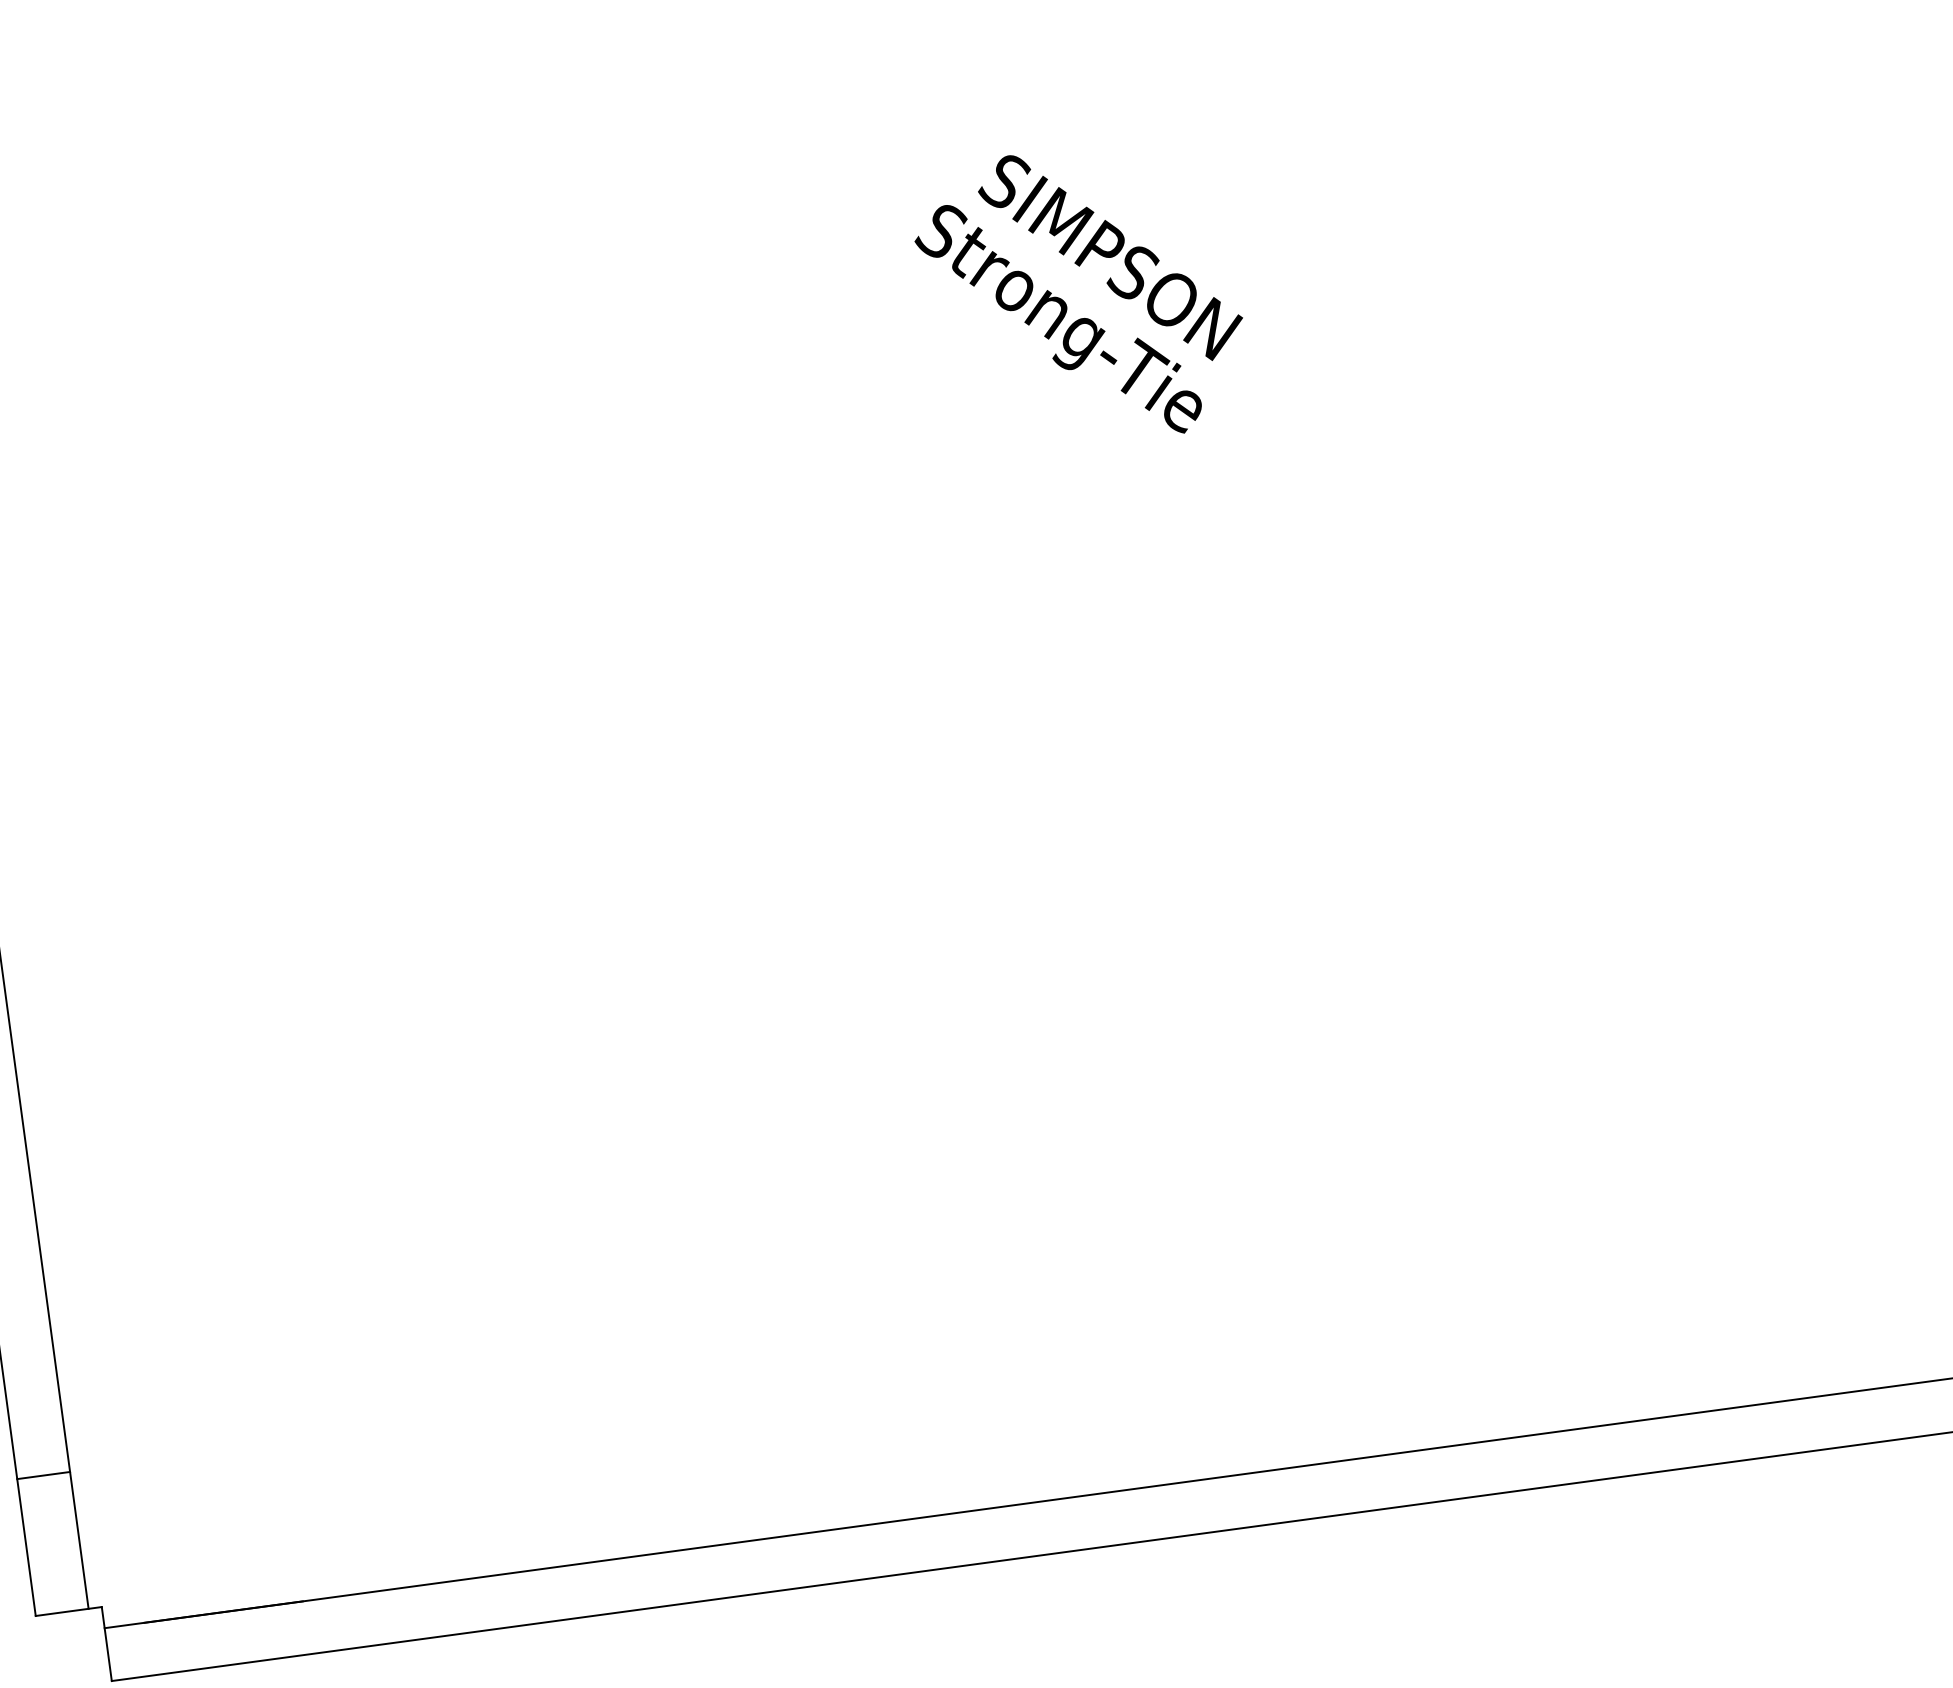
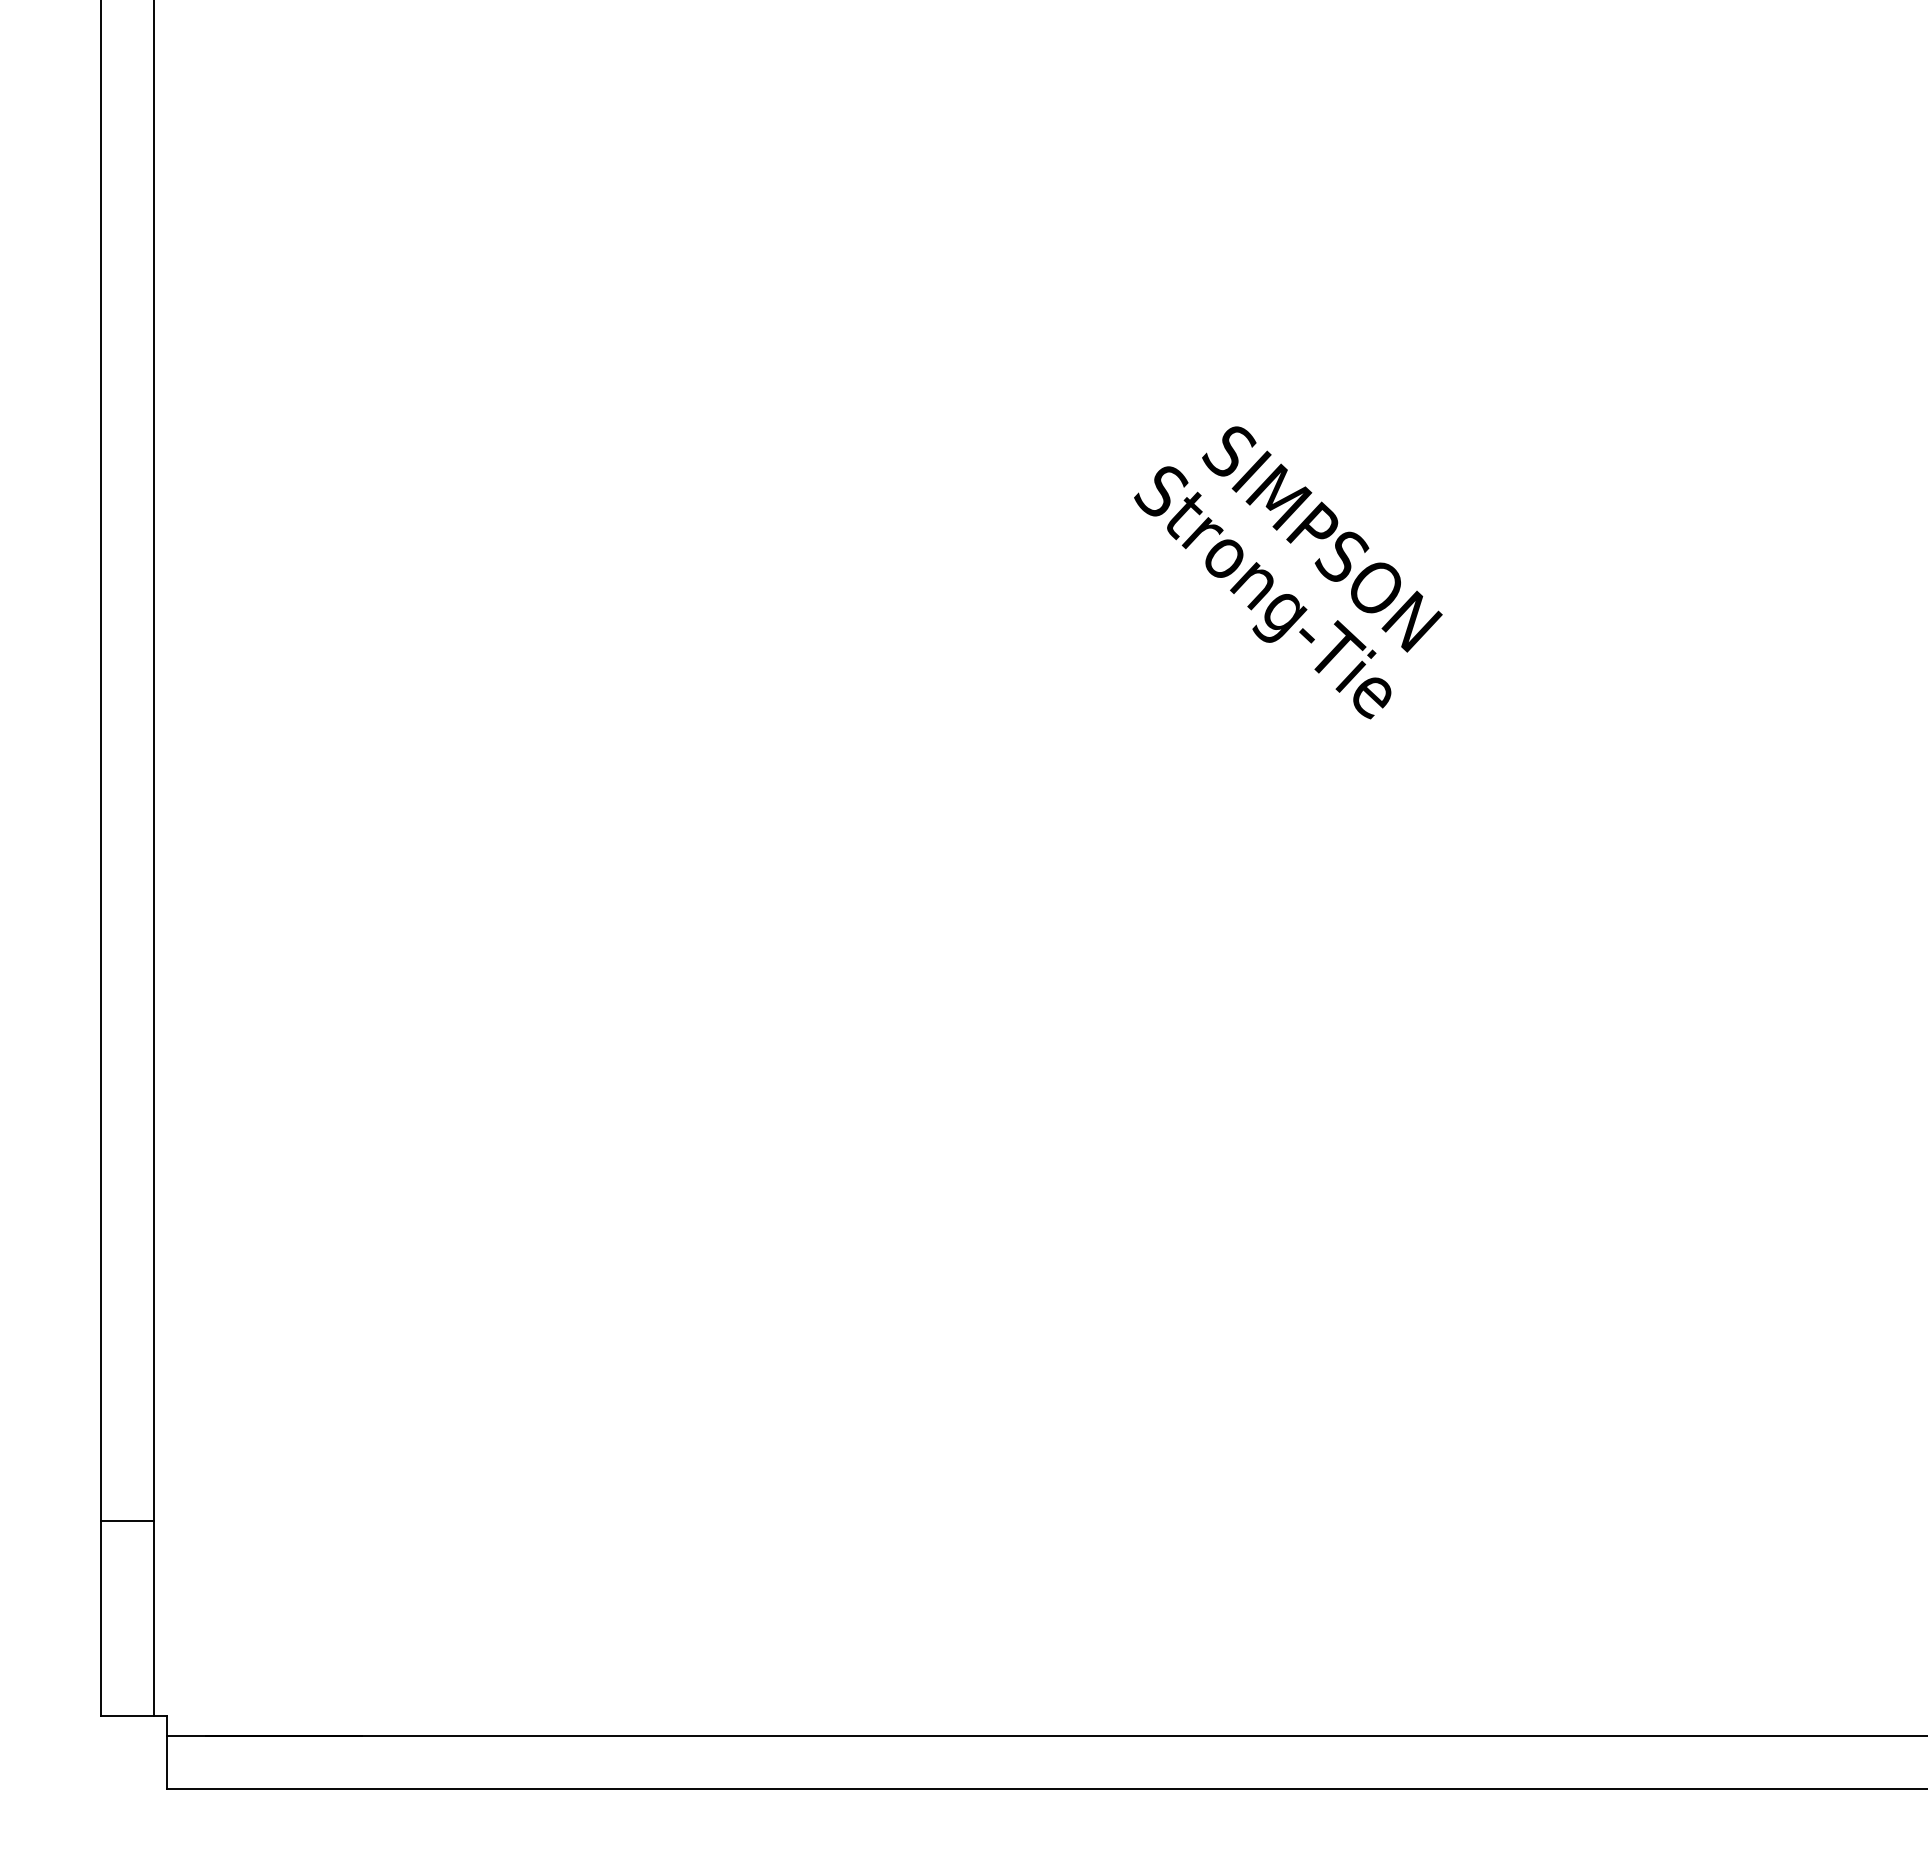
line: (43, 1475) -> (127, 1521), moved

